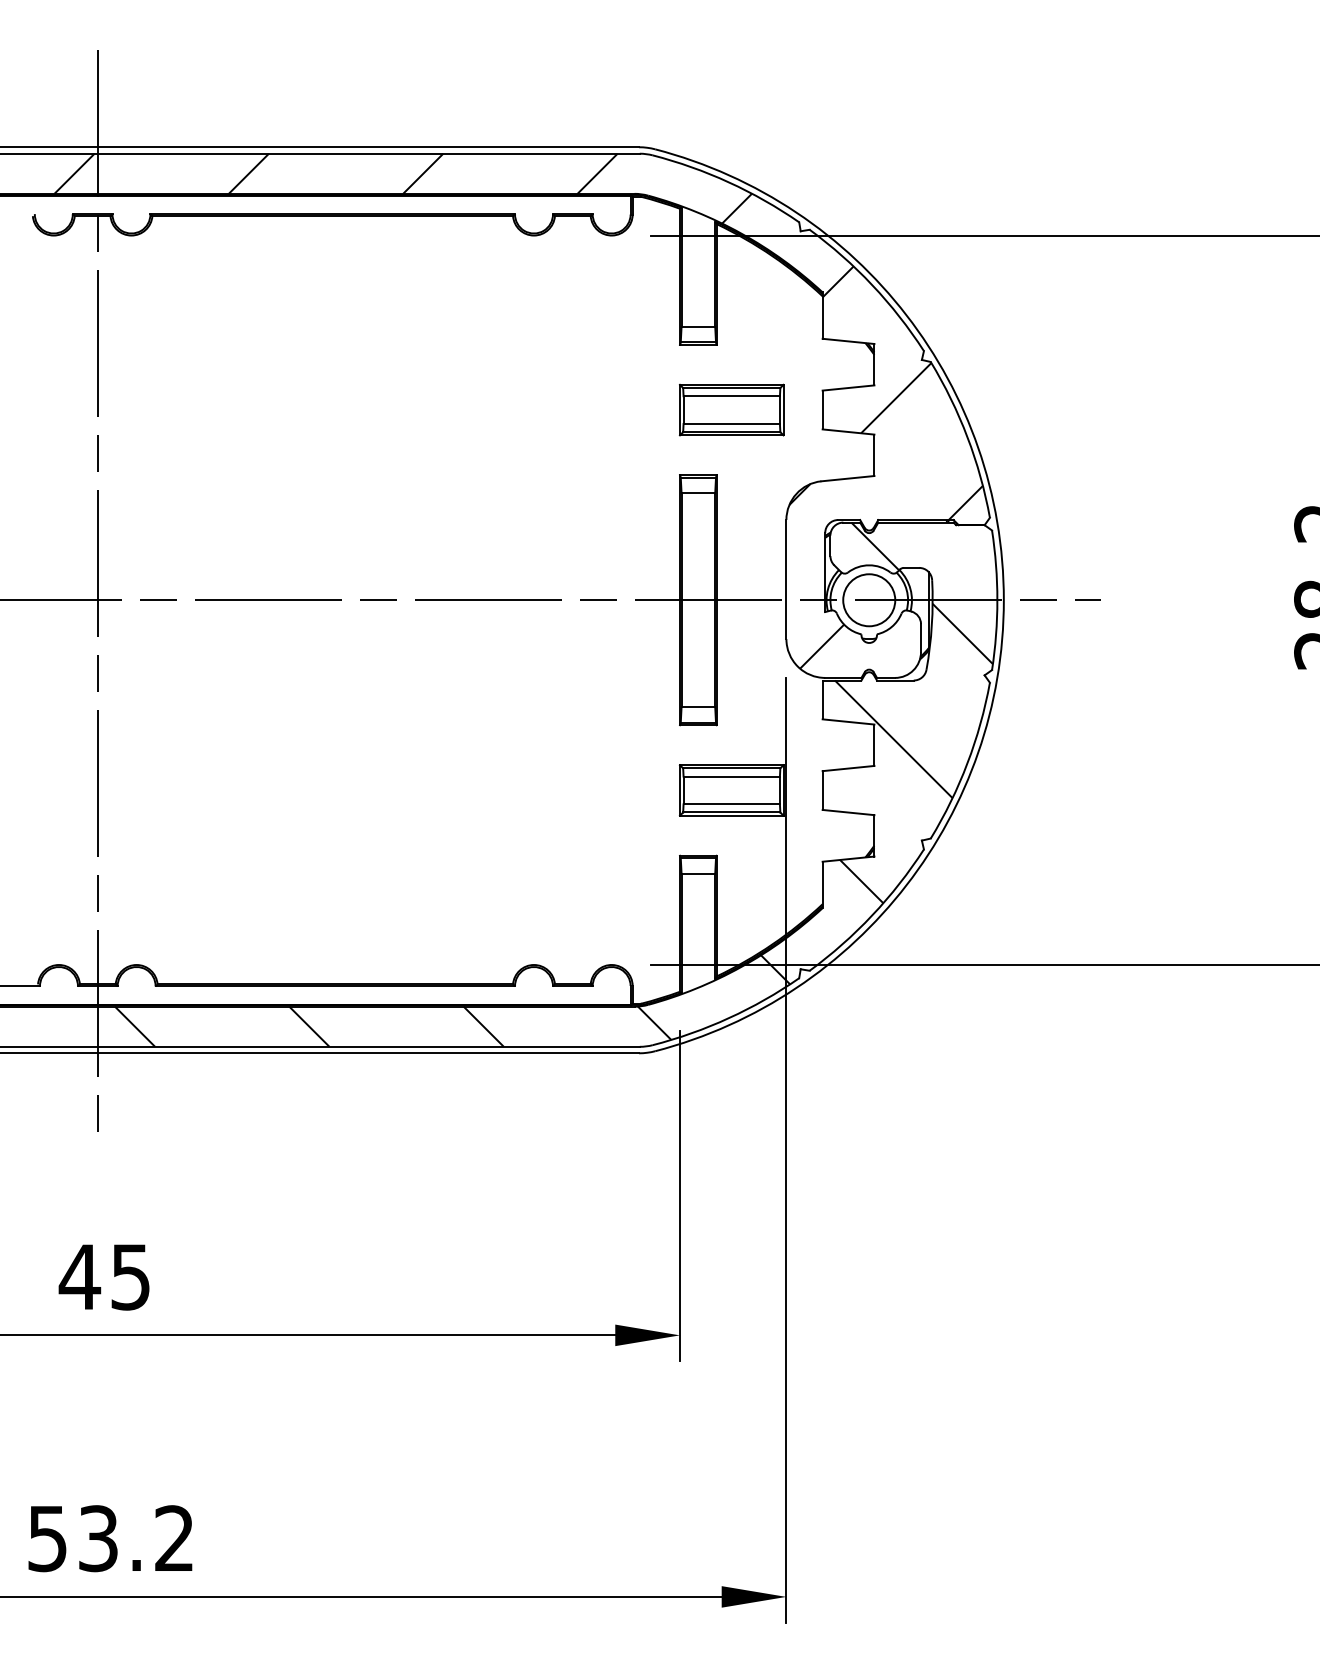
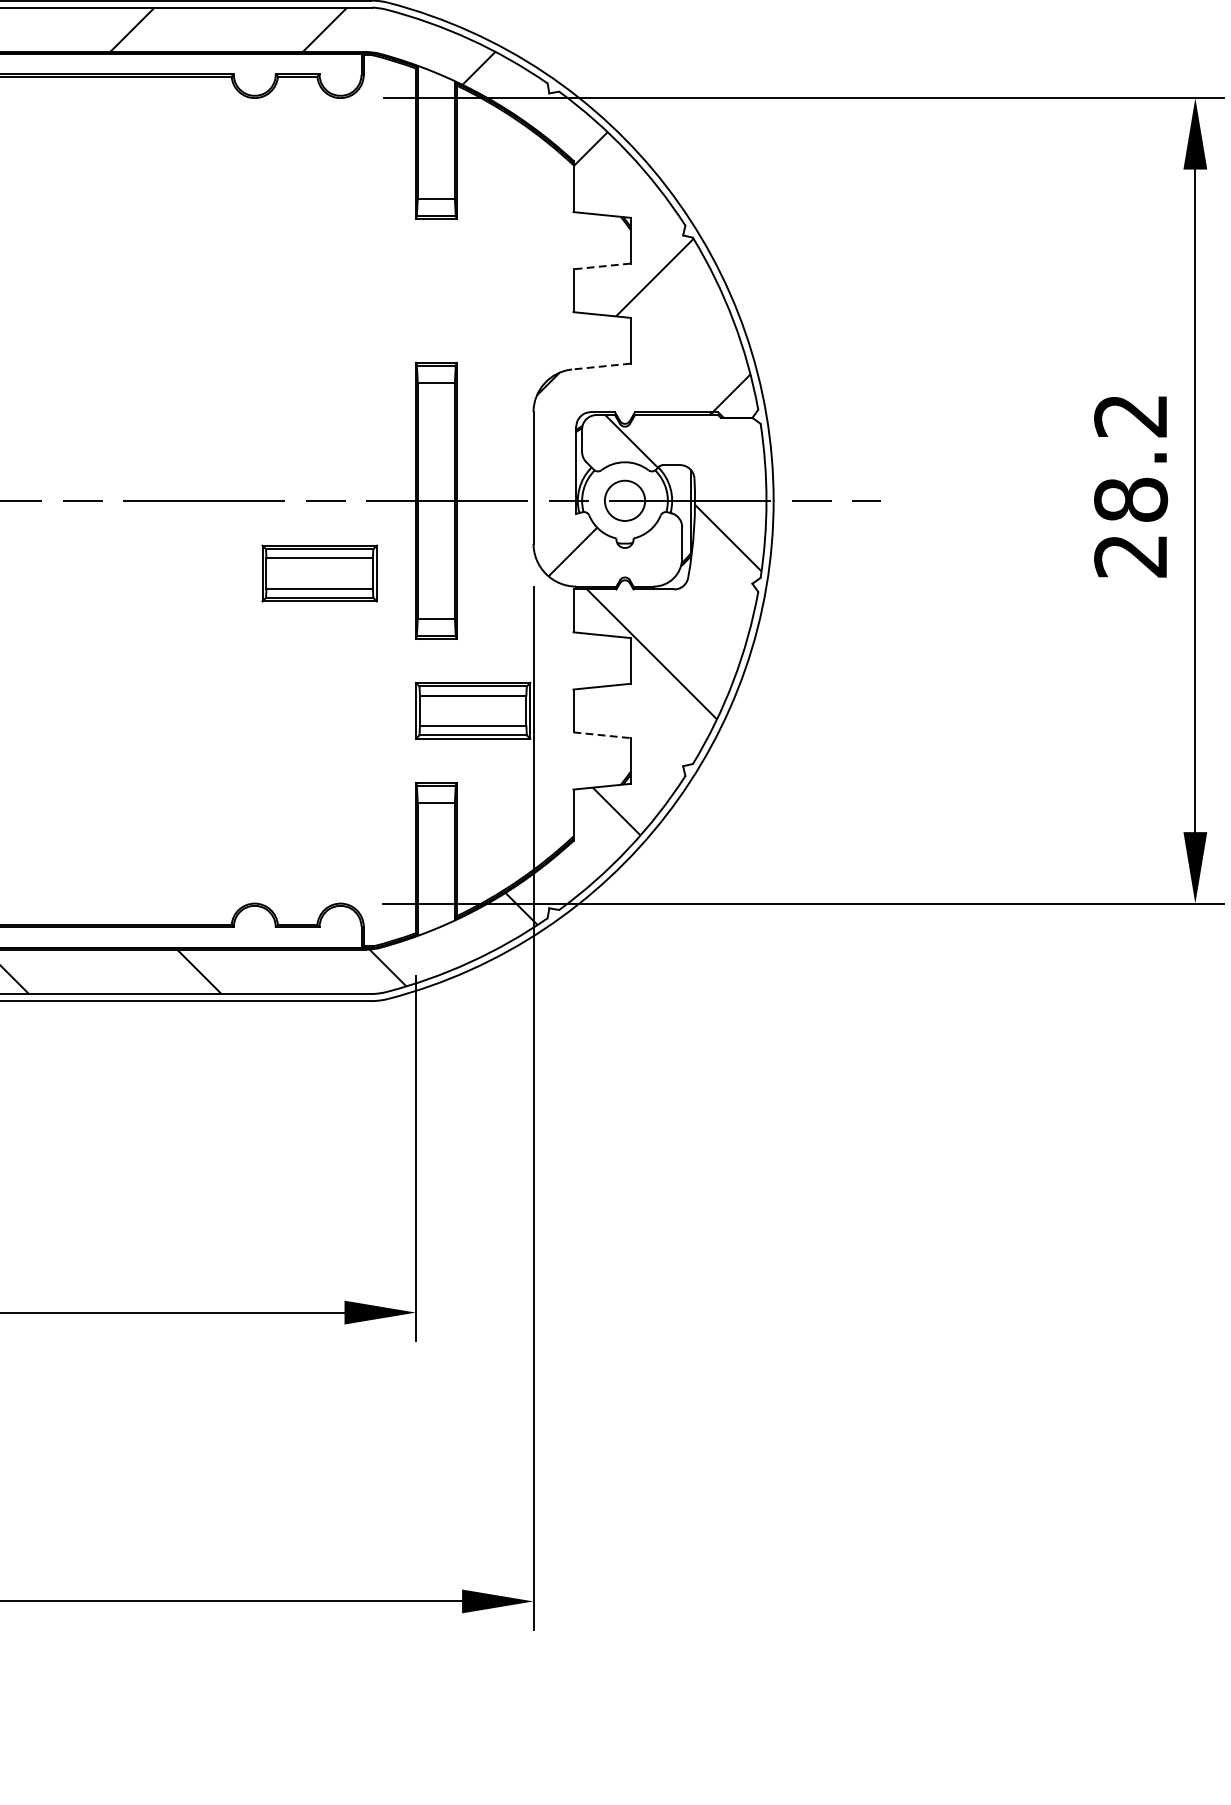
line: (848, 388) -> (602, 266), solid -> dashed
part: (731, 409) -> (319, 572), moved
line: (847, 478) -> (600, 366), solid -> dashed
circle: (869, 600) -> (625, 501), size x0.7
line: (849, 812) -> (603, 735), solid -> dashed

